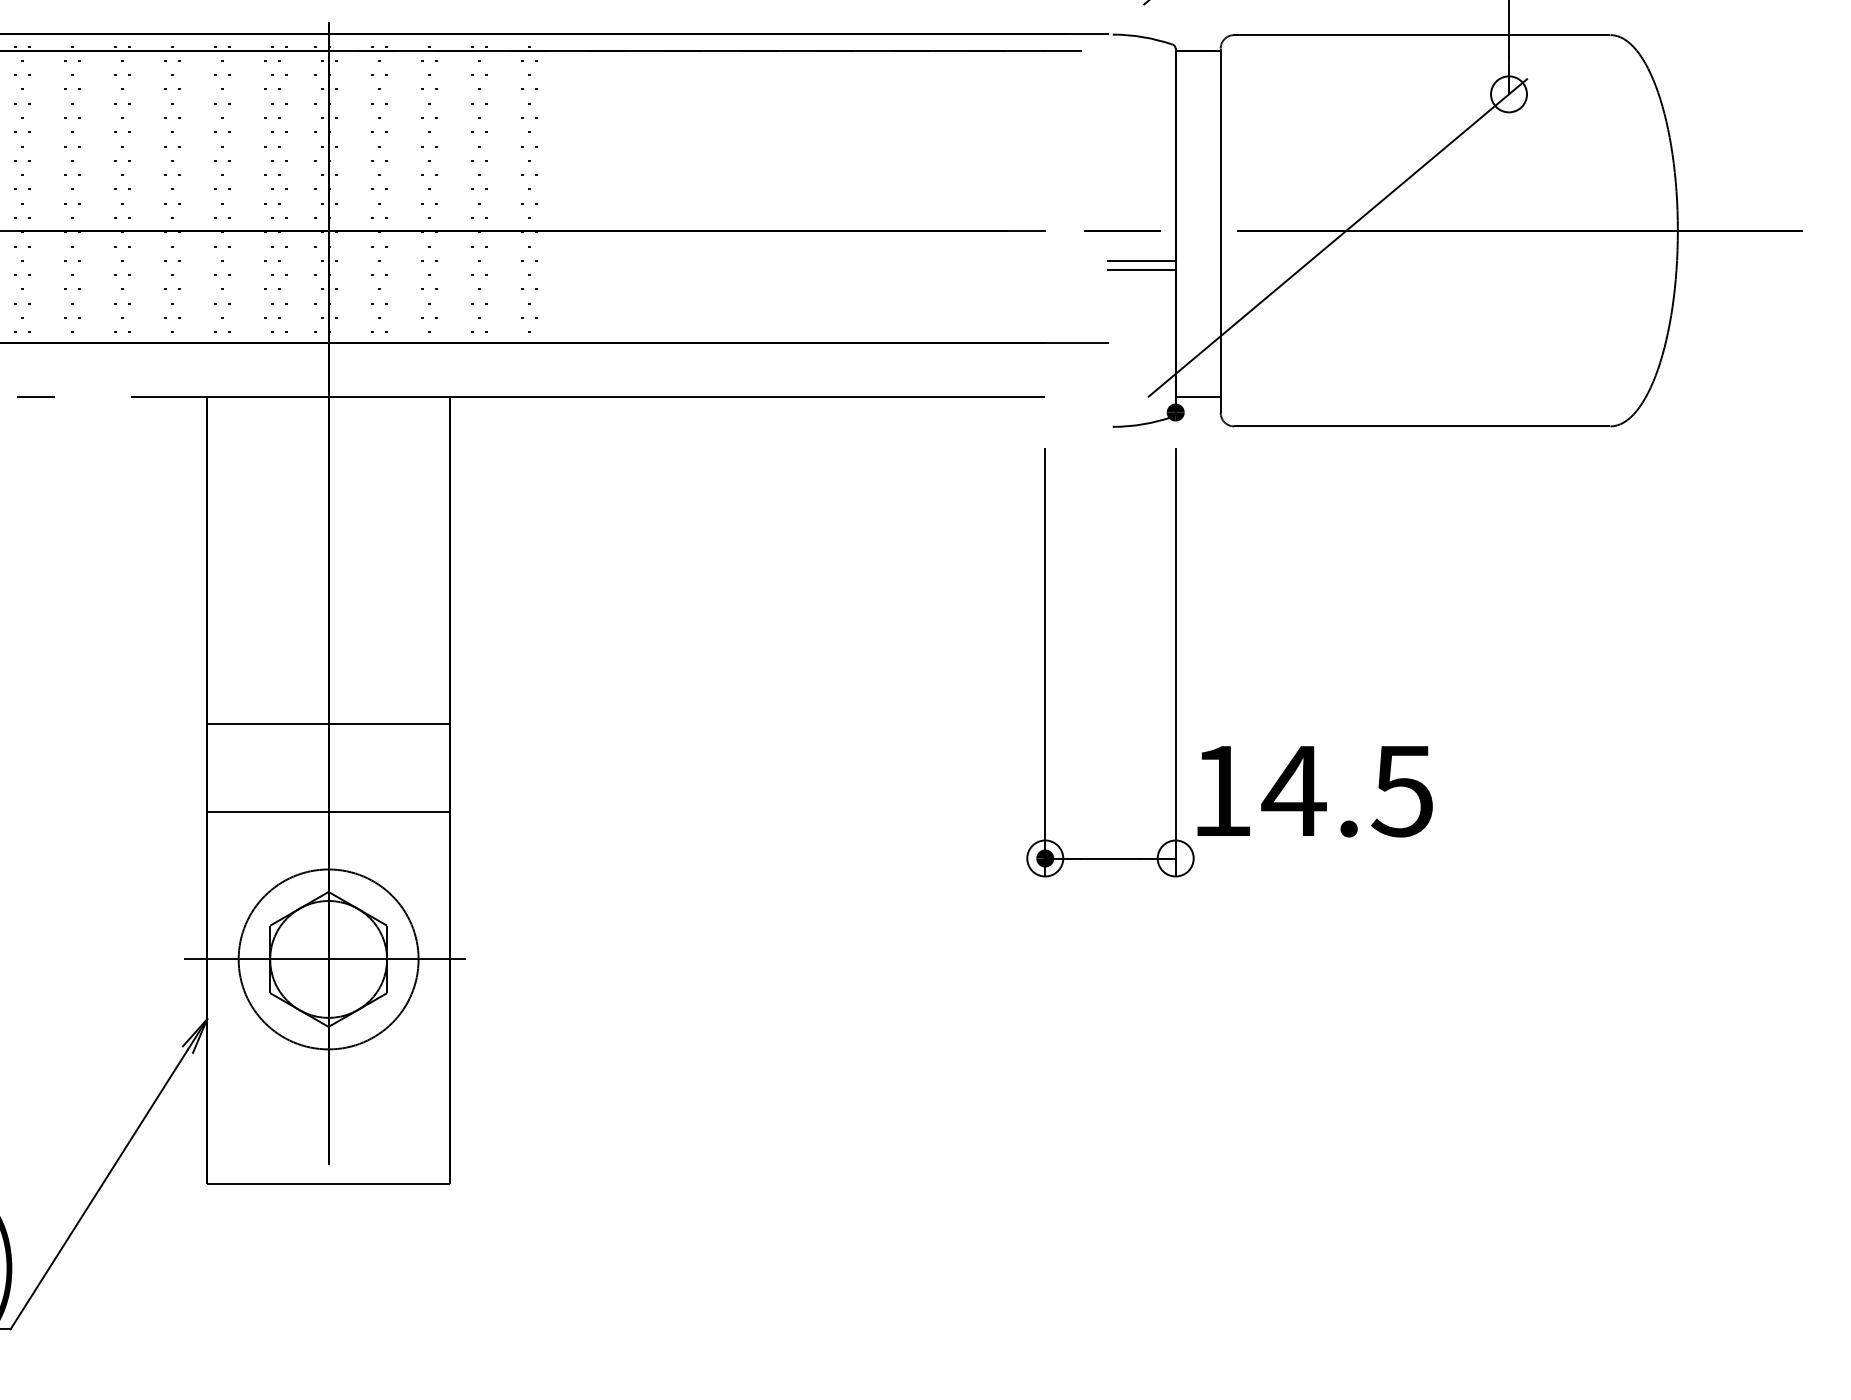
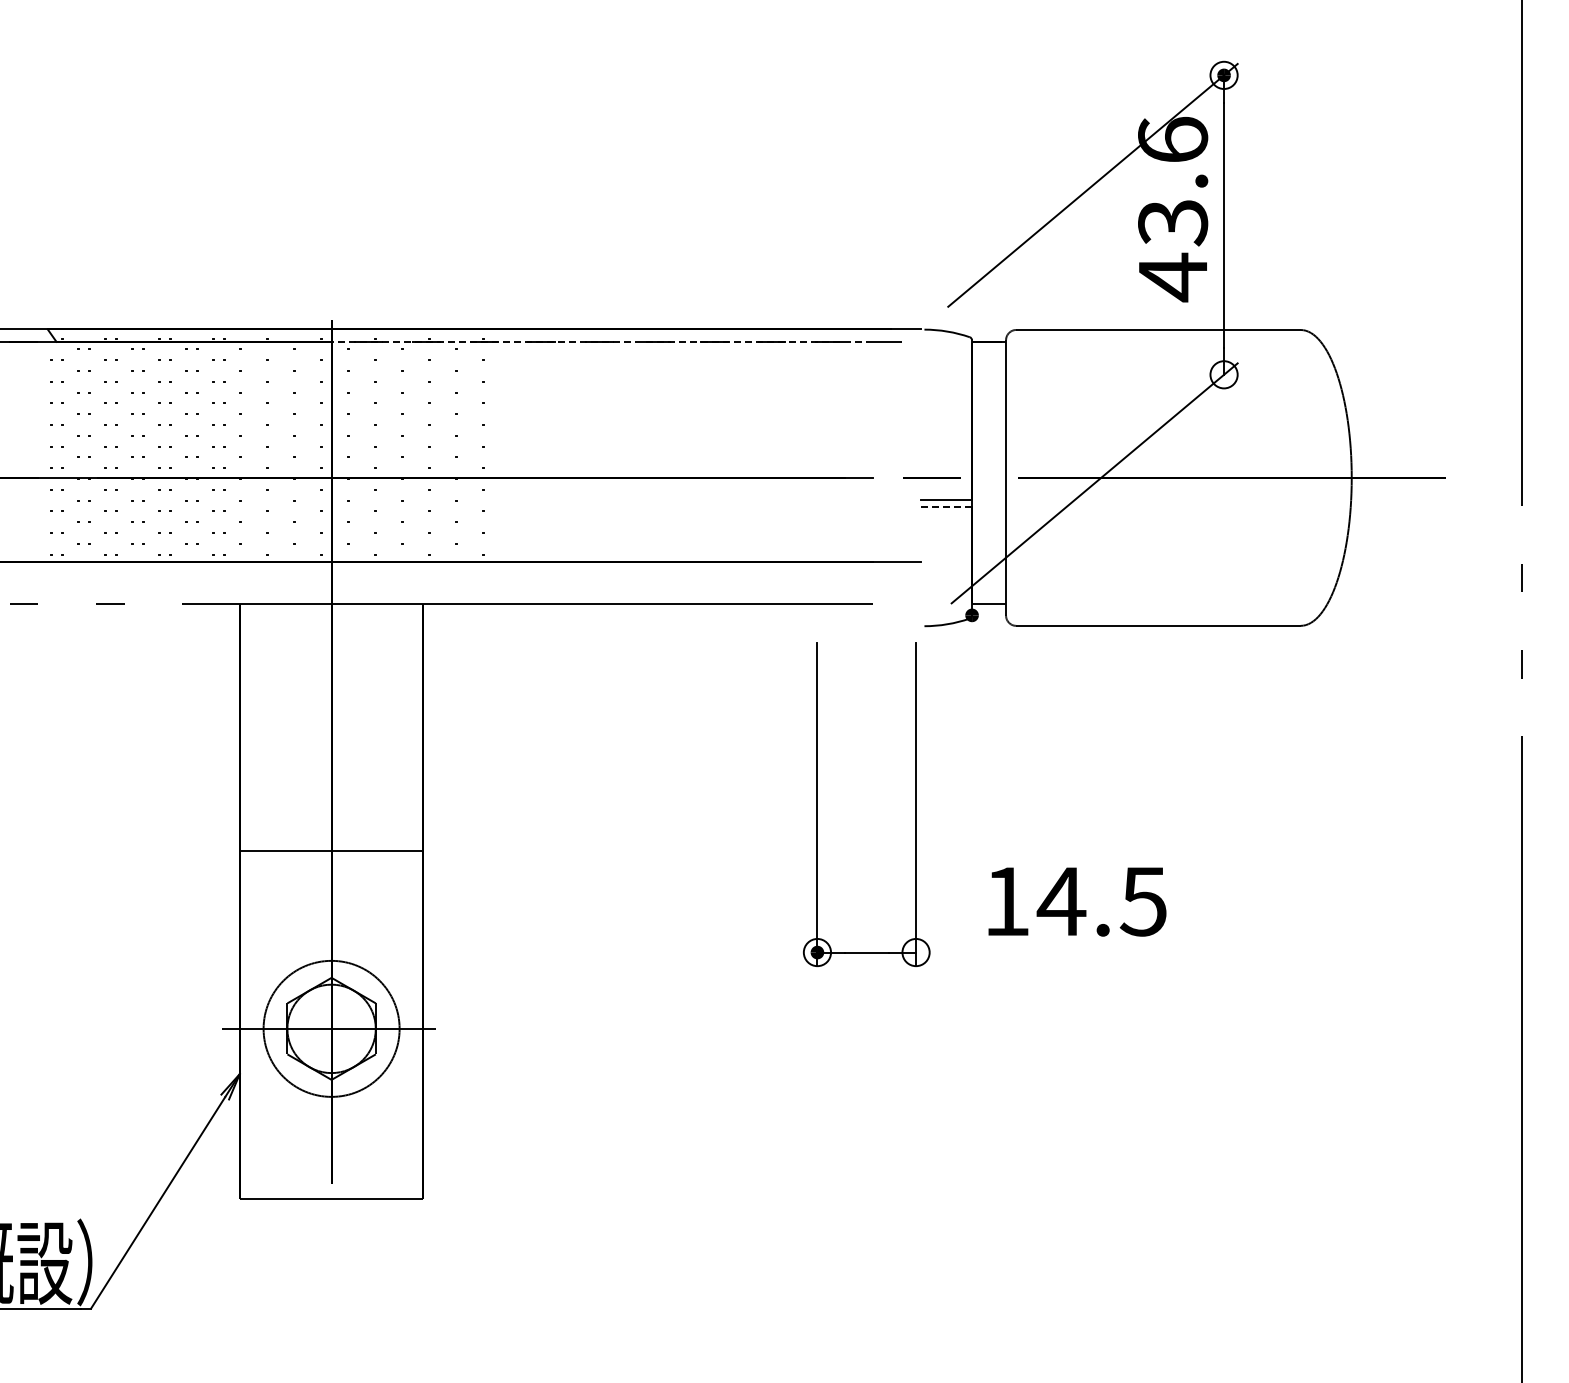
line: (686, 50) -> (602, 341), solid -> dashed
line: (1141, 269) -> (946, 507), solid -> dashed
part: (1045, 662) -> (817, 804), moved
line: (328, 812) -> (331, 917), removed

